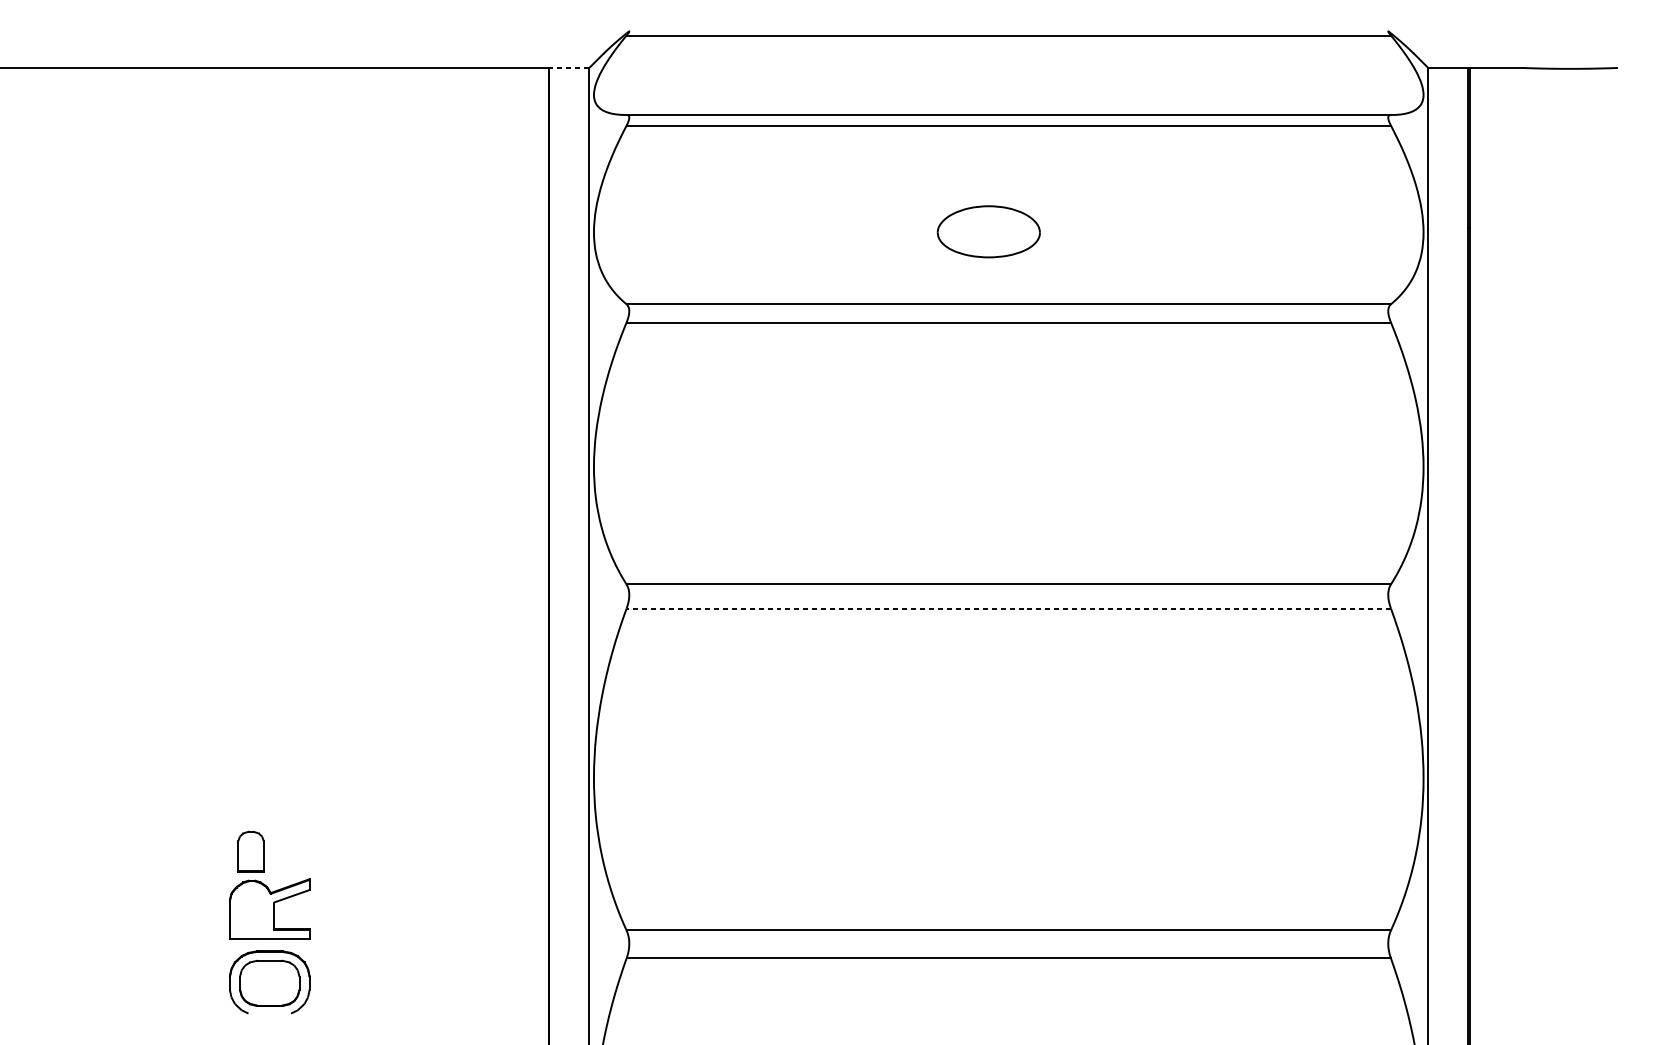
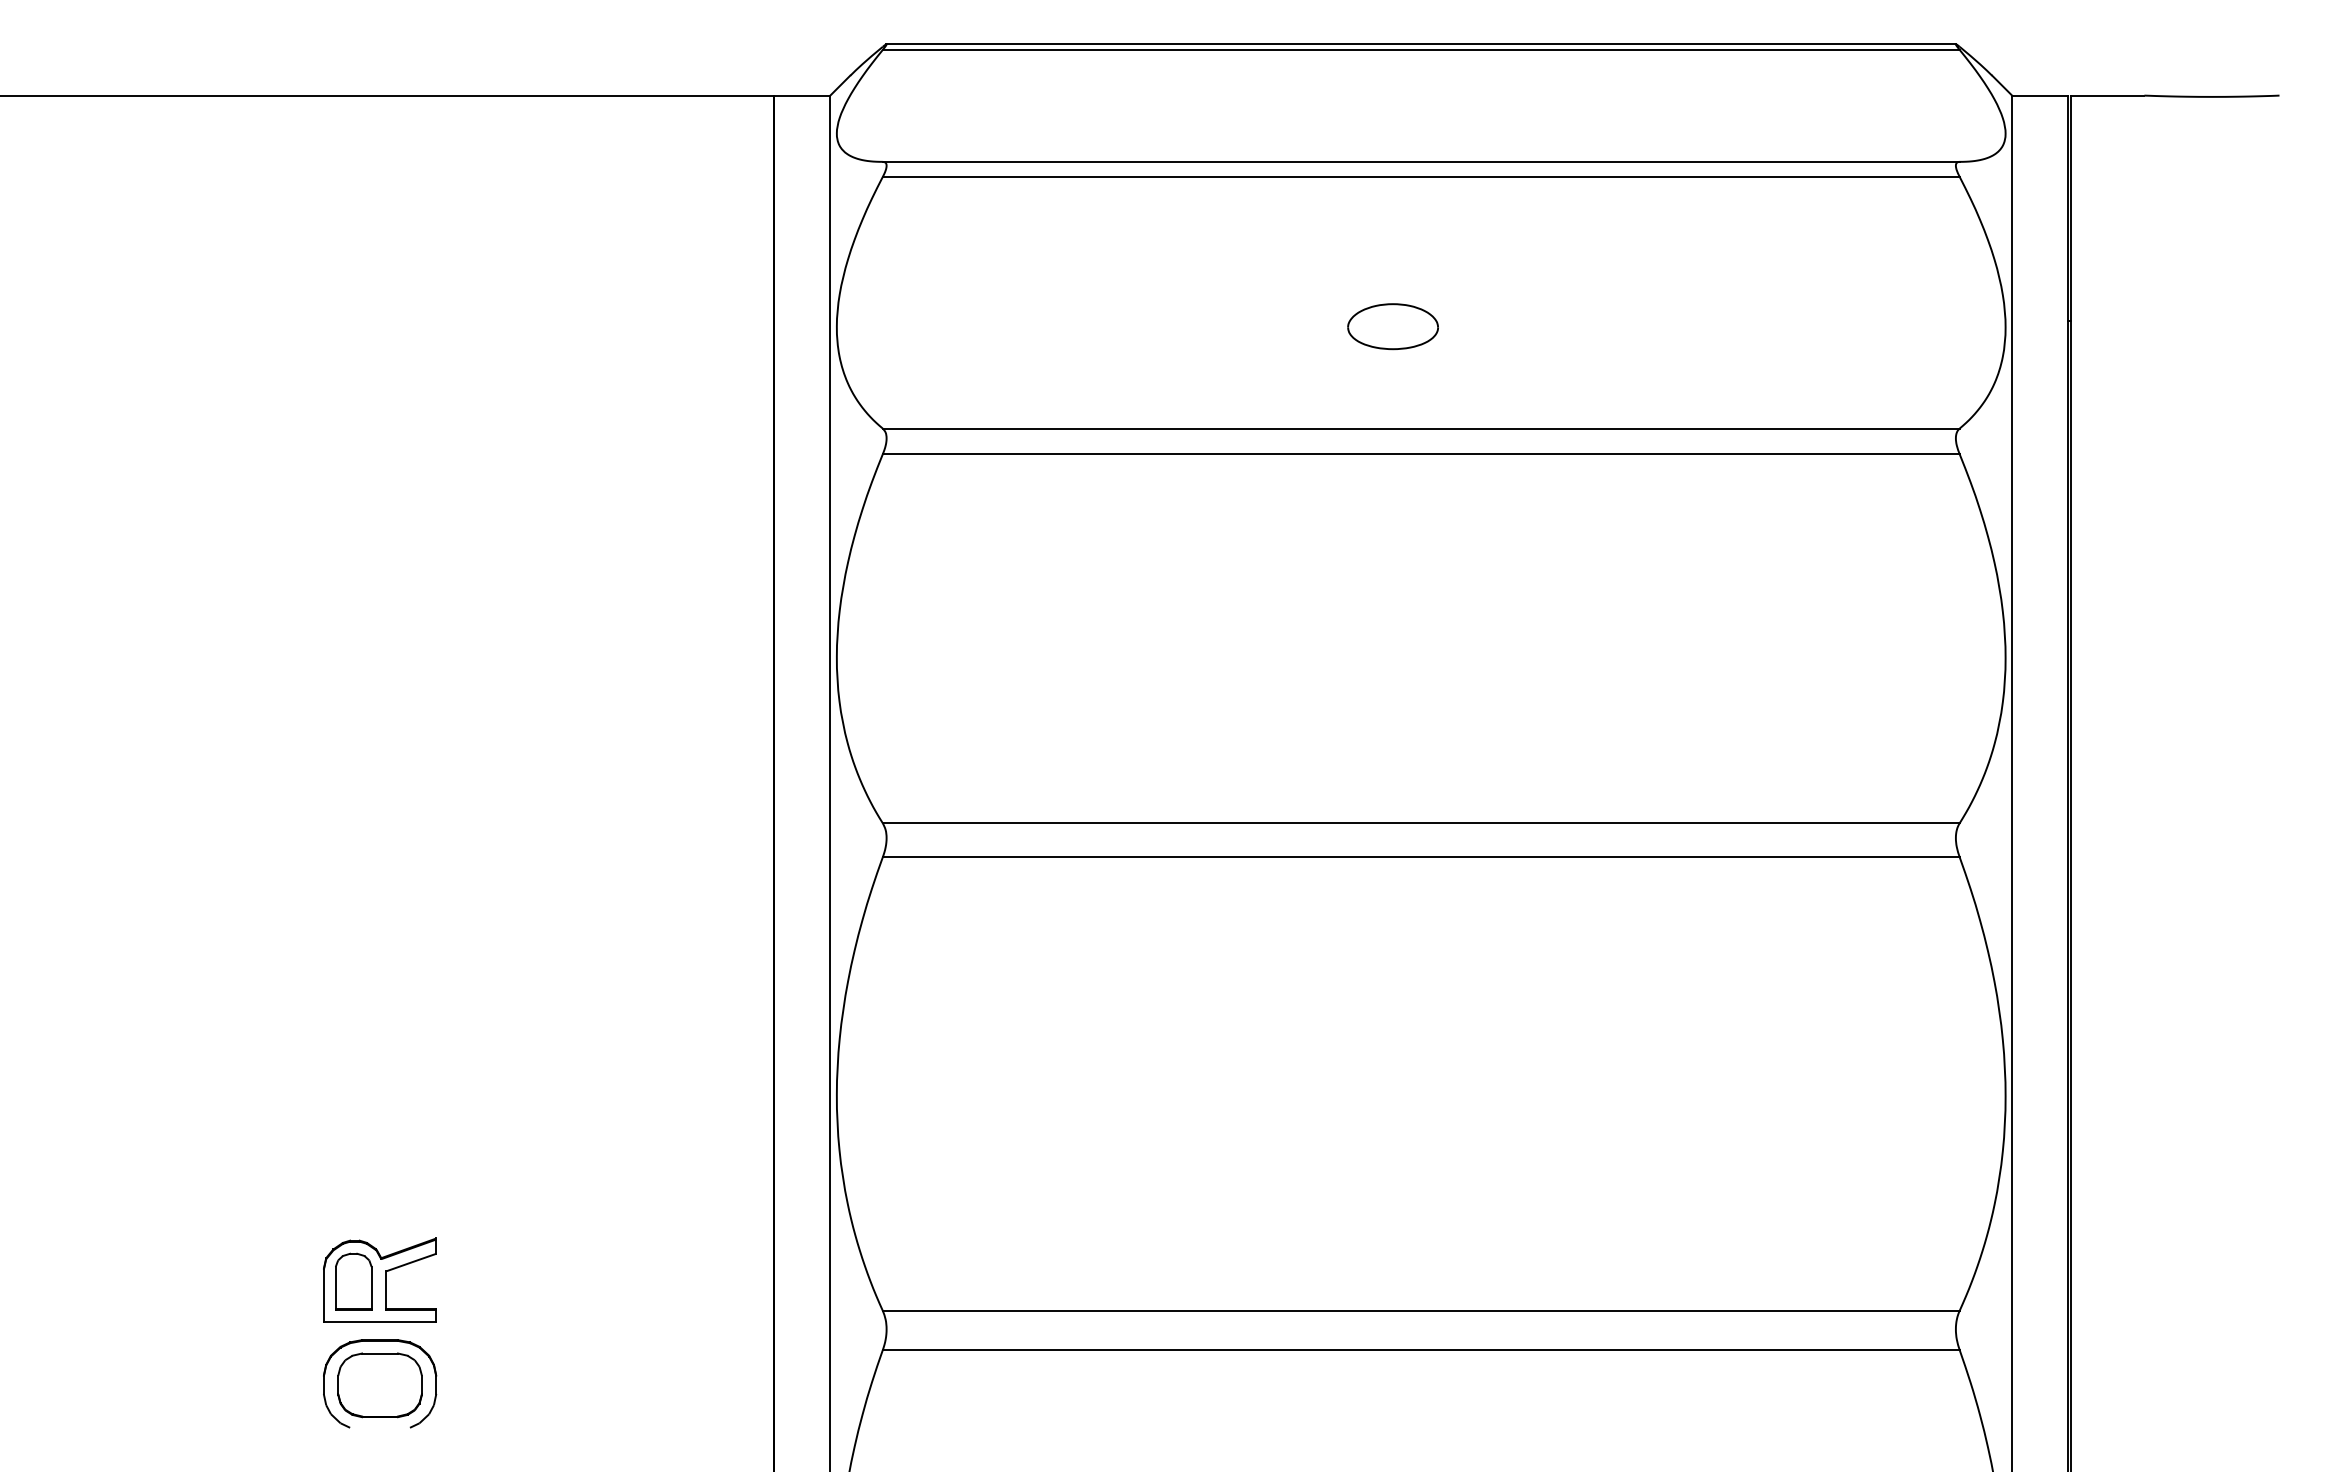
line: (1008, 31) -> (1421, 44), added
line: (568, 67) -> (801, 95), dashed -> solid
part: (988, 231) -> (1392, 326), size x0.62
line: (1008, 608) -> (1420, 857), dashed -> solid
part: (250, 851) -> (353, 1281), moved

